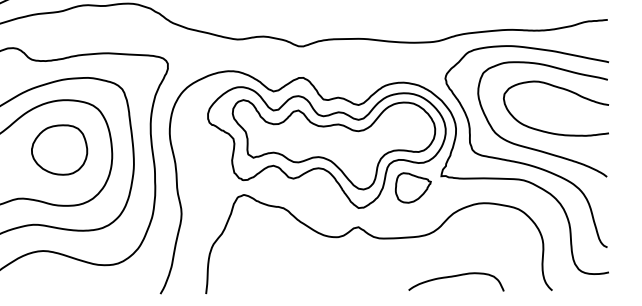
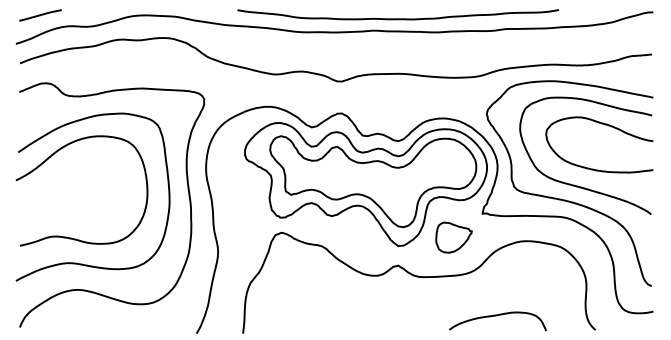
part: (59, 149) -> (93, 186), removed
part: (412, 187) -> (453, 237), moved

